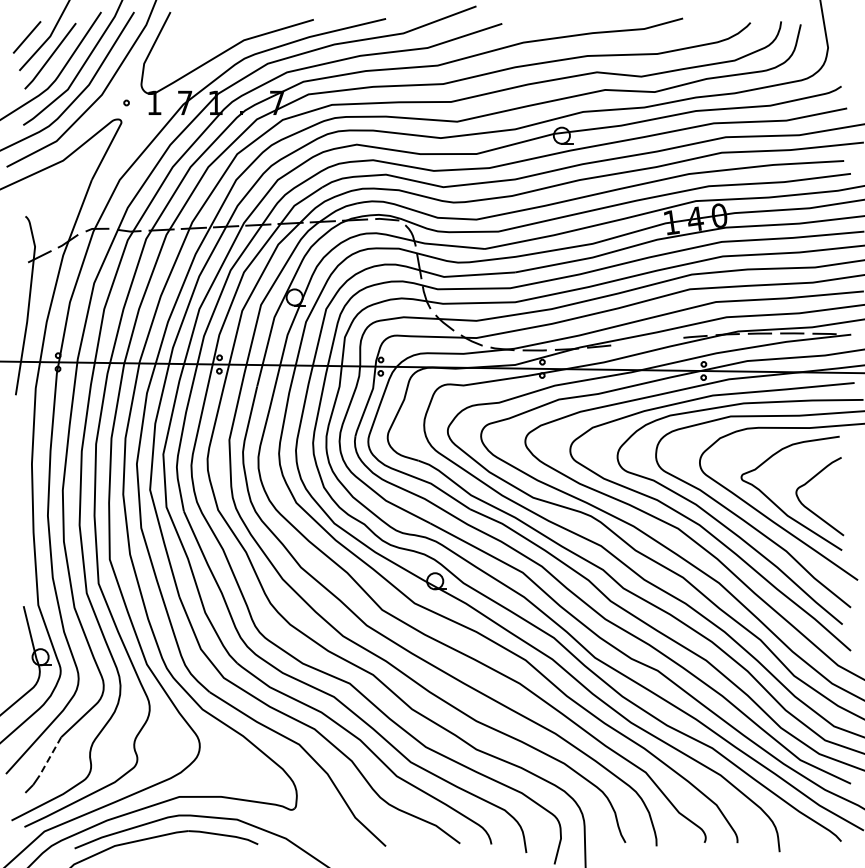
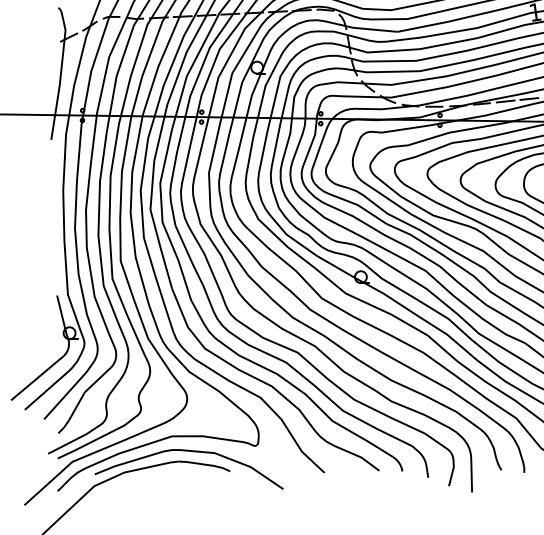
line: (663, 339) -> (529, 98), added
line: (631, 343) -> (505, 101), added
line: (50, 756) -> (76, 406), dashed -> solid

